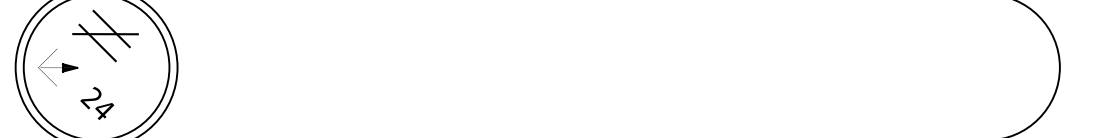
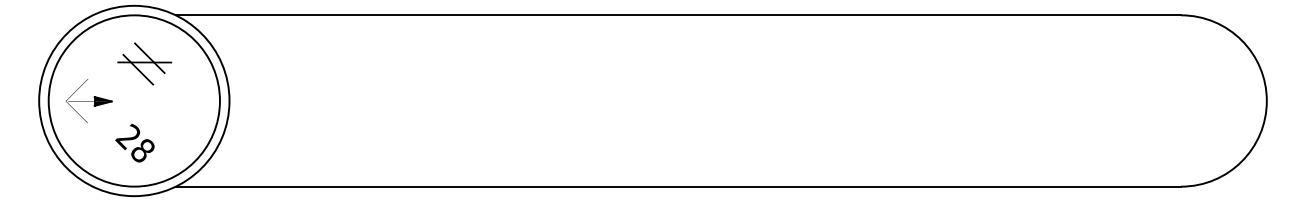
part: (105, 35) -> (144, 63), size x0.7
text: (104, 109) -> (143, 150), 24 -> 28

